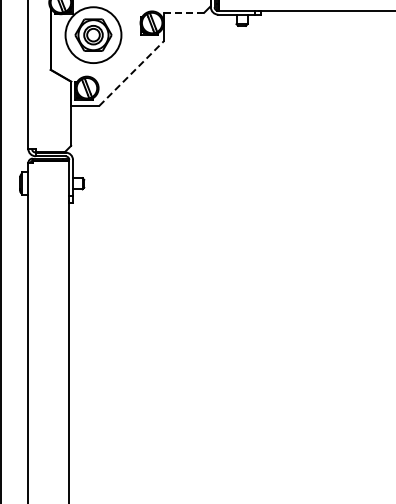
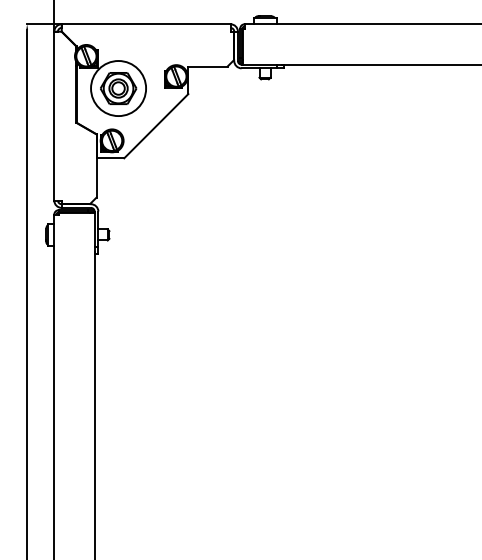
line: (184, 12) -> (208, 66), dashed -> solid
line: (131, 72) -> (156, 125), dashed -> solid

